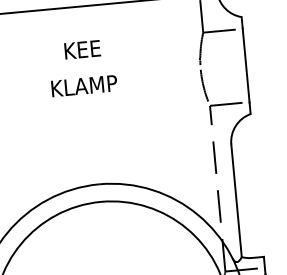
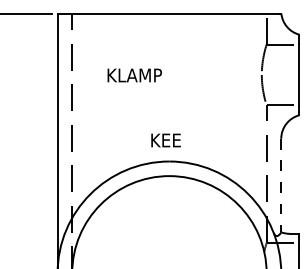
text: (81, 49) -> (165, 140), moved
text: (84, 86) -> (134, 75), moved
line: (236, 200) -> (281, 185), solid -> dashed

